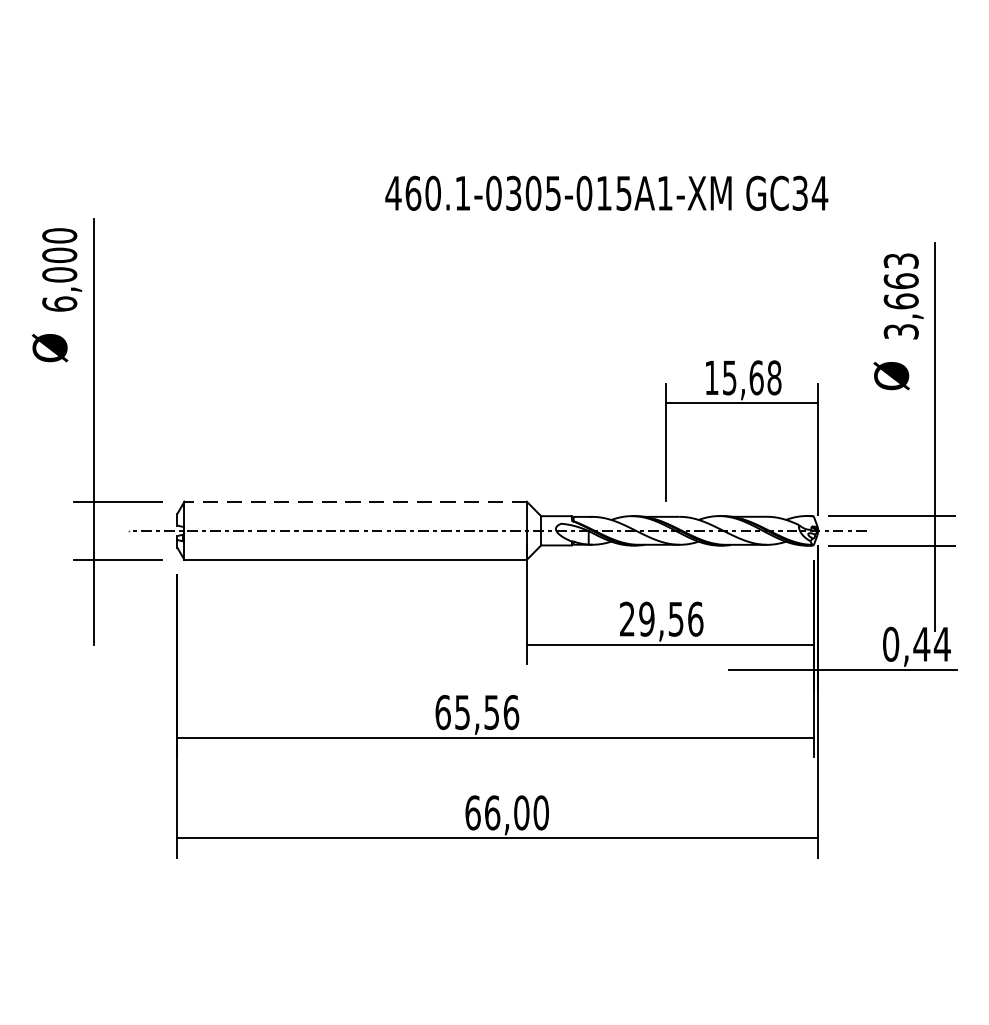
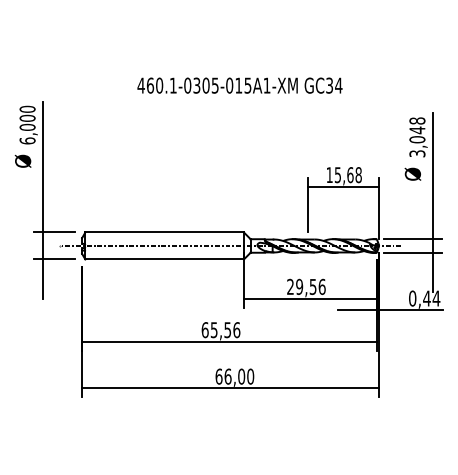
text: (605, 192) -> (239, 85), moved
text: (901, 281) -> (417, 130), 3,663 -> 3,048
line: (355, 501) -> (164, 232), dashed -> solid

